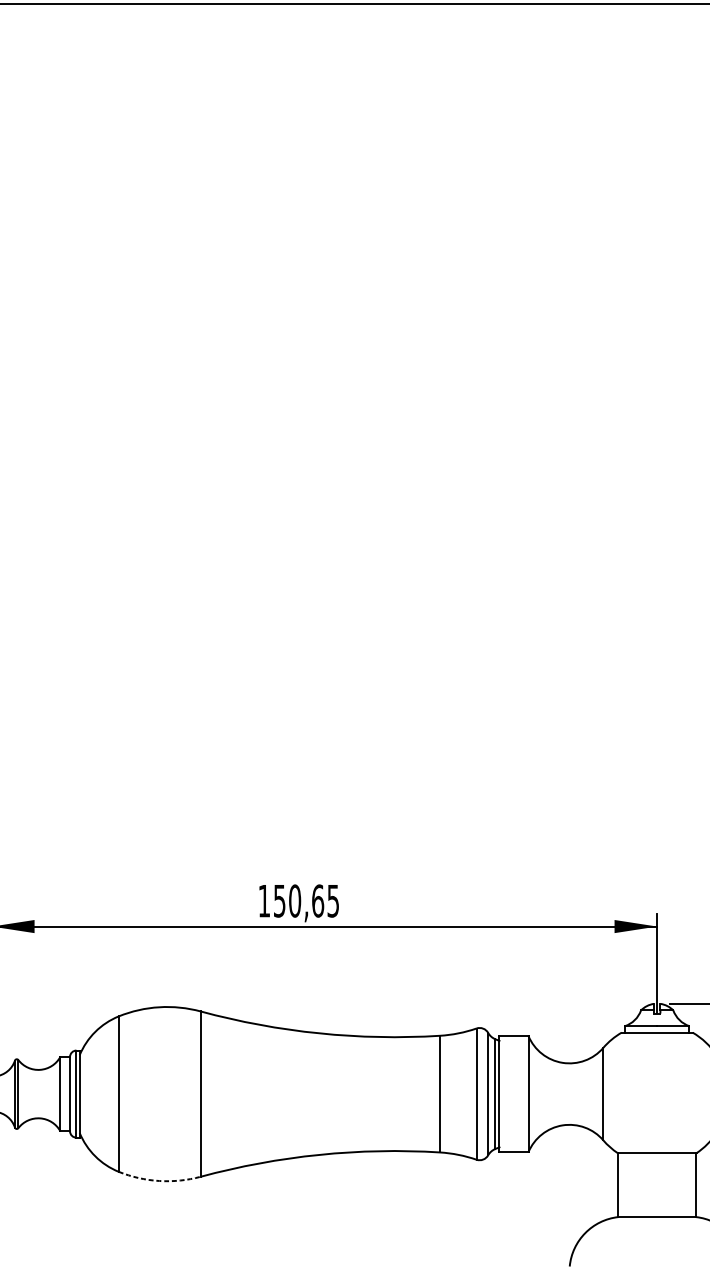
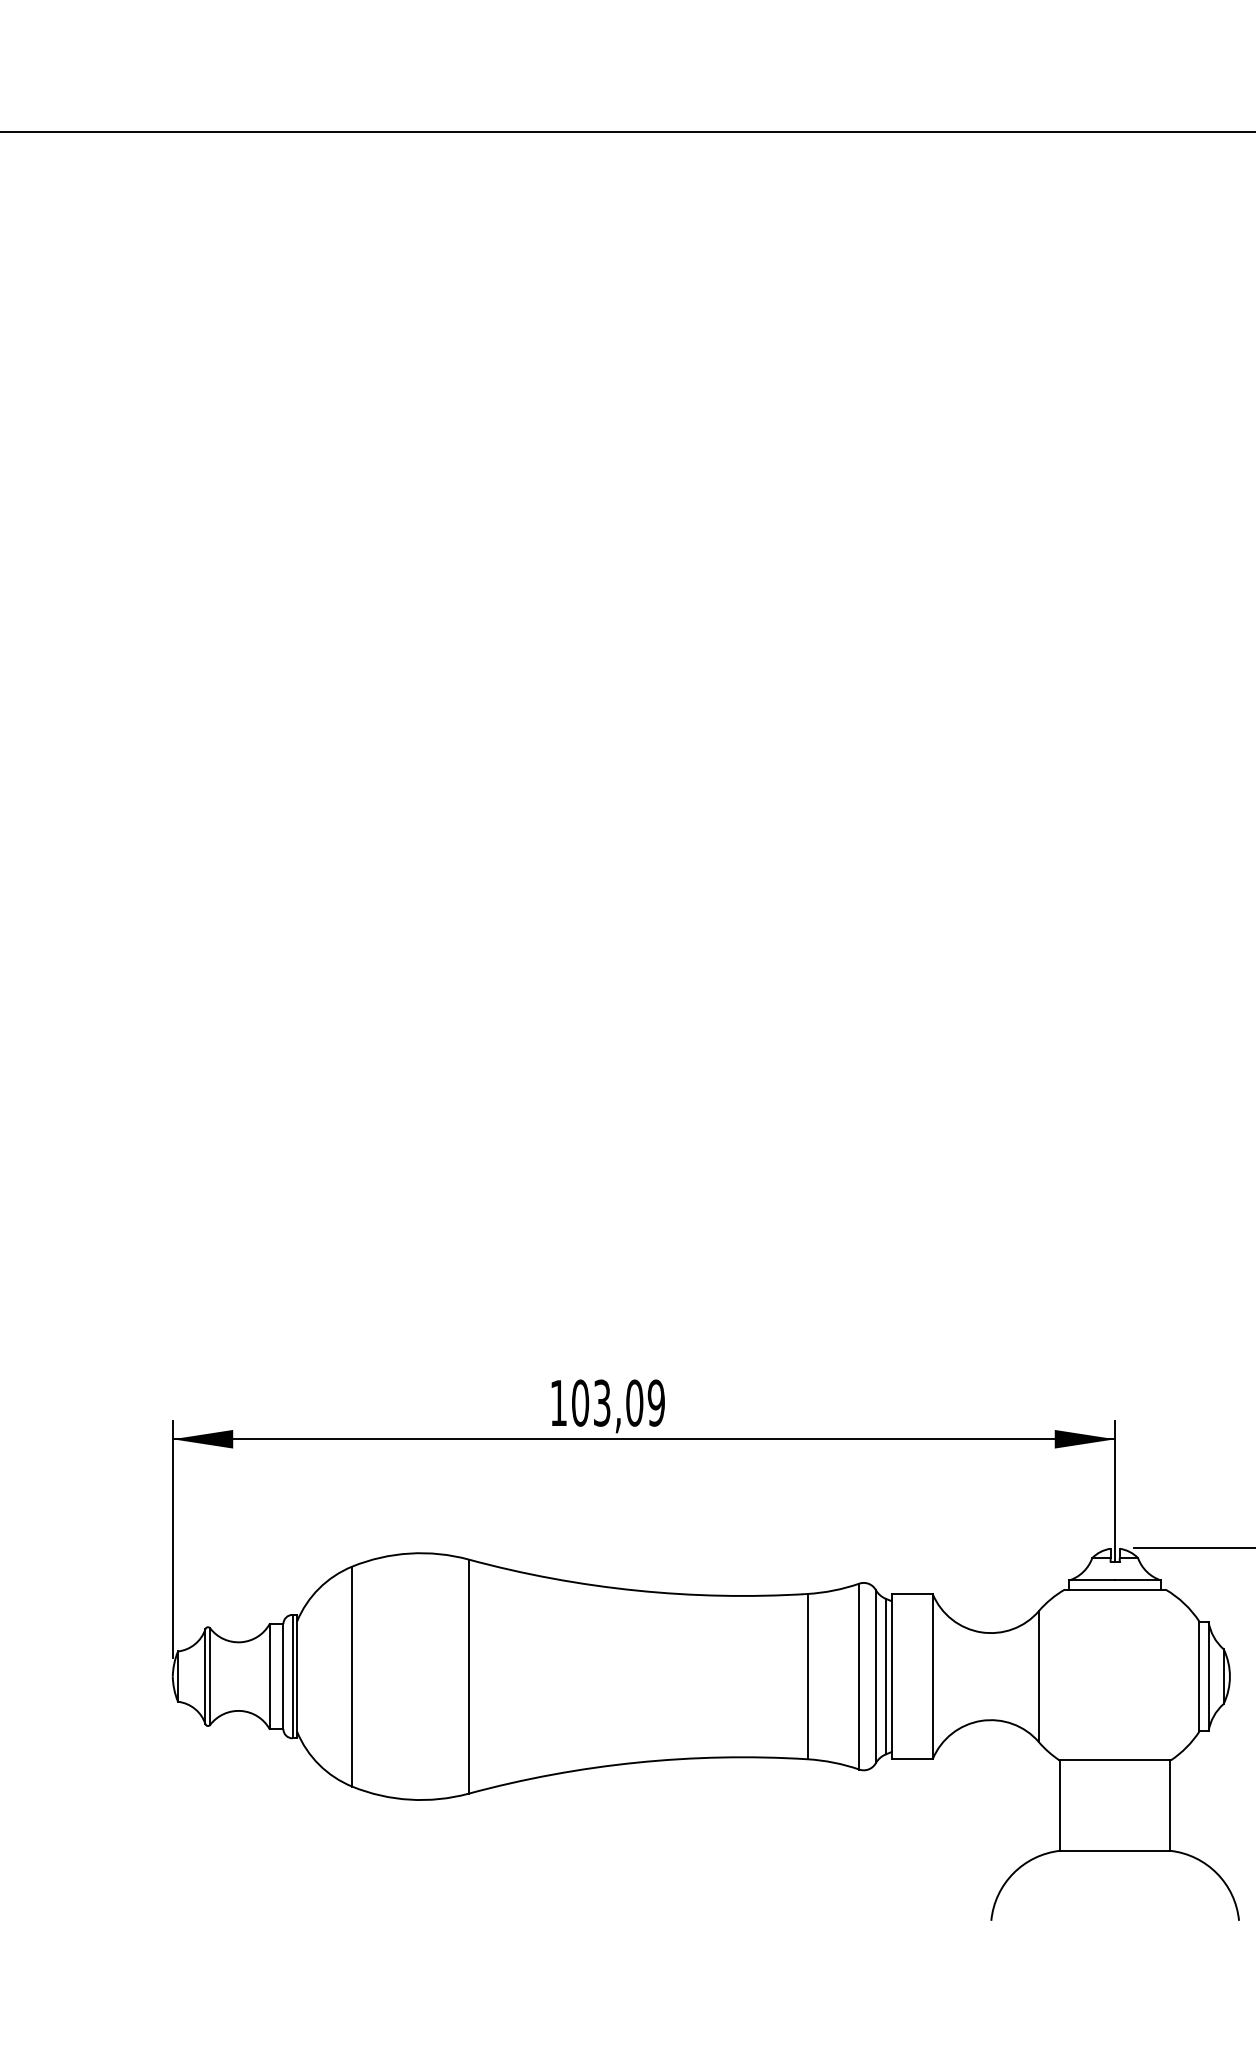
text: (306, 900) -> (618, 1402), 150,65 -> 103,09
arc: (159, 1180) -> (409, 1799), dashed -> solid

